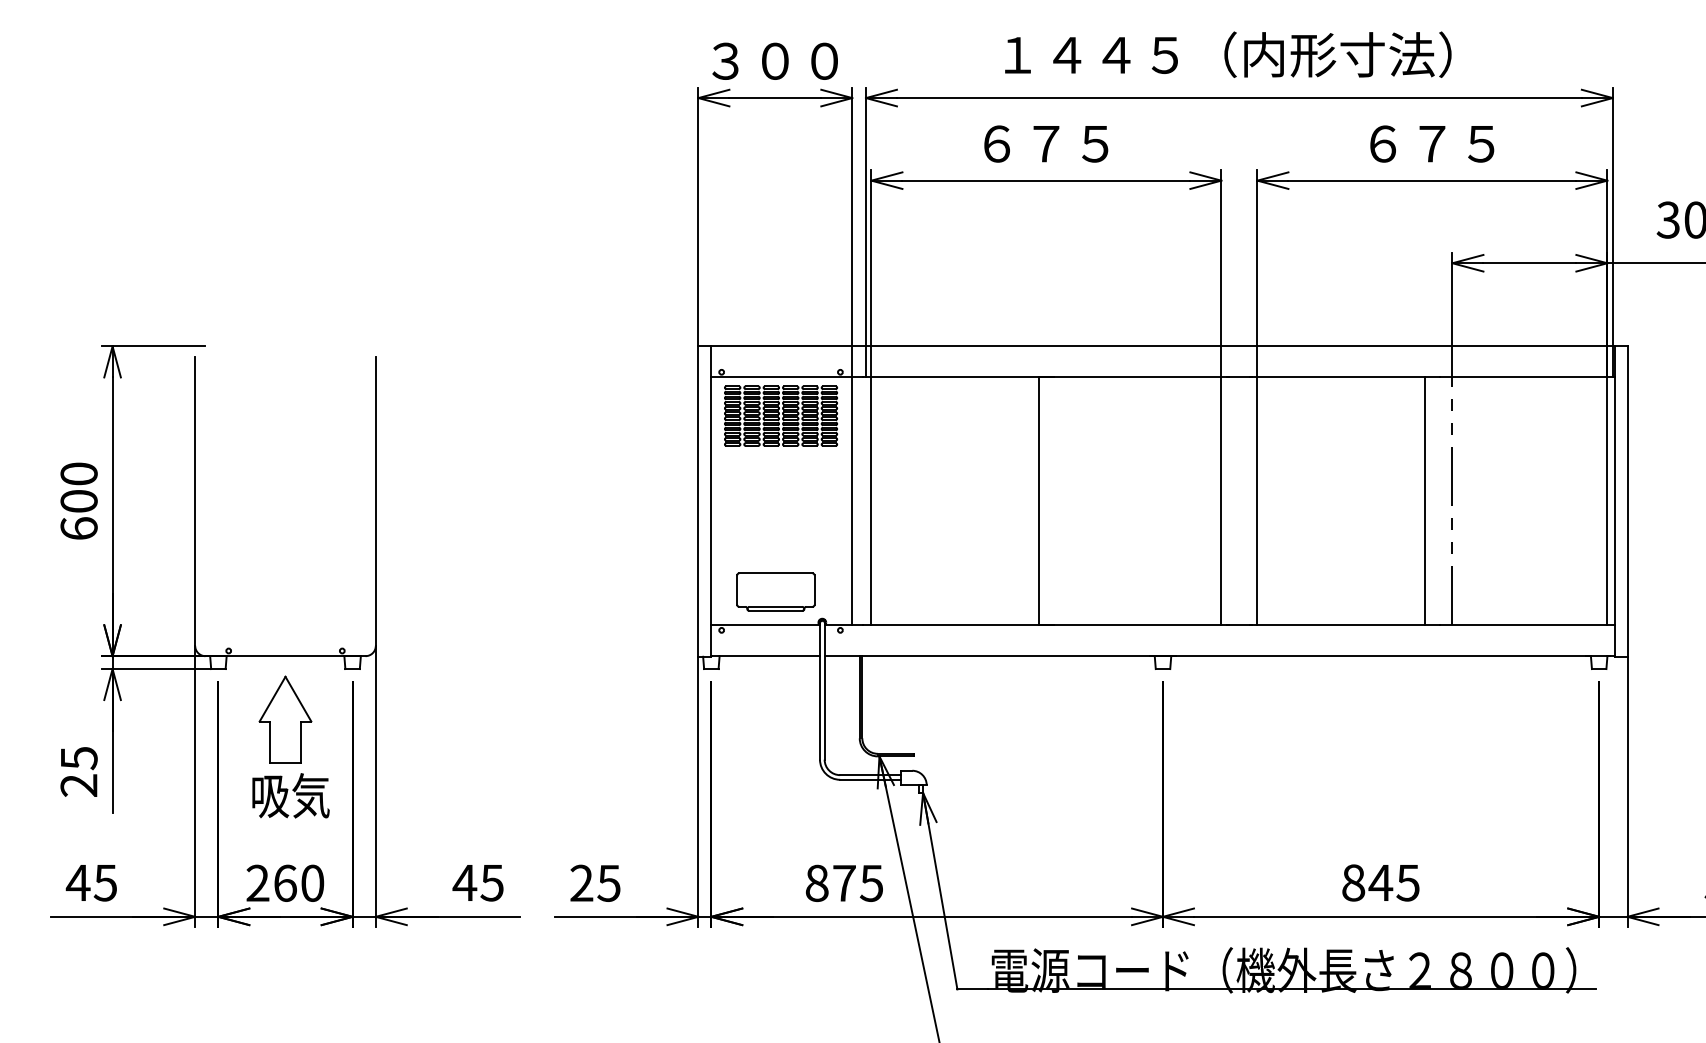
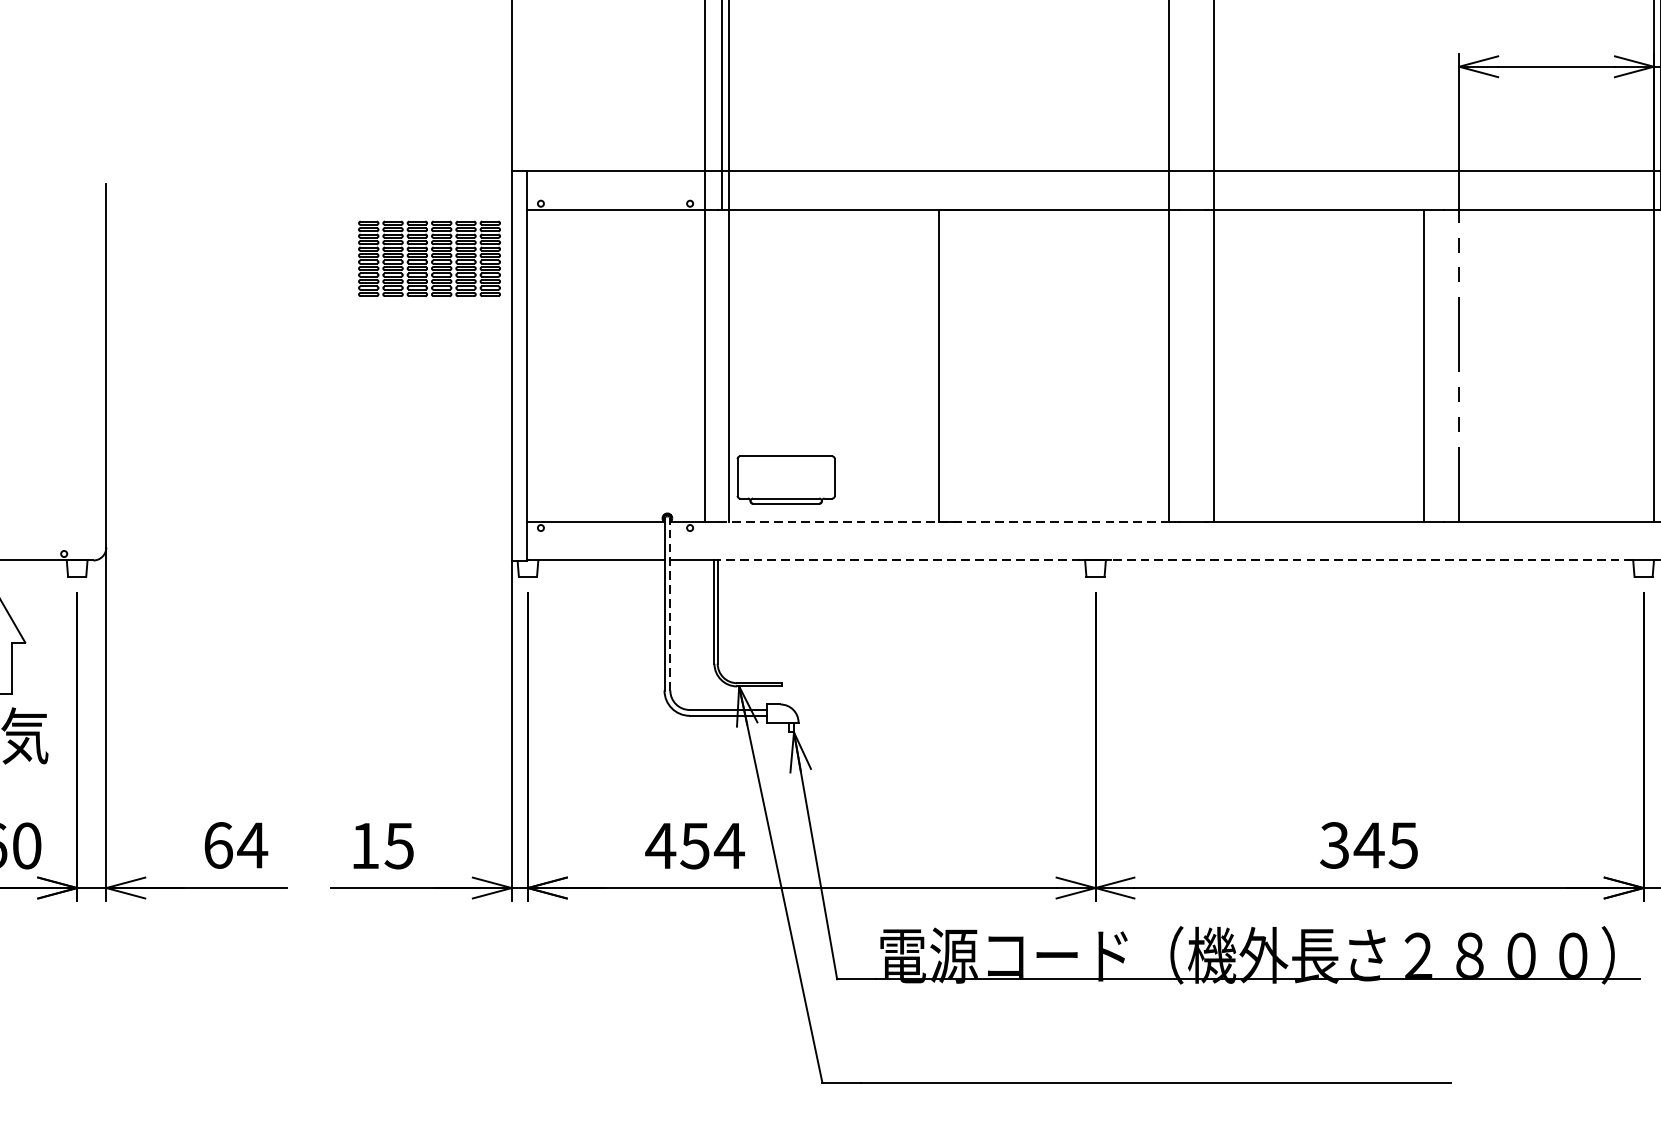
part: (781, 415) -> (430, 258), moved
part: (775, 591) -> (785, 479), moved
line: (1042, 625) -> (944, 521), solid -> dashed
line: (1226, 656) -> (1175, 560), solid -> dashed
line: (824, 691) -> (670, 604), solid -> dashed
text: (478, 882) -> (235, 844), 45 -> 64
text: (581, 882) -> (364, 844), 25 -> 15
text: (1353, 882) -> (1334, 844), 845 -> 345
text: (844, 883) -> (695, 846), 875 -> 454

